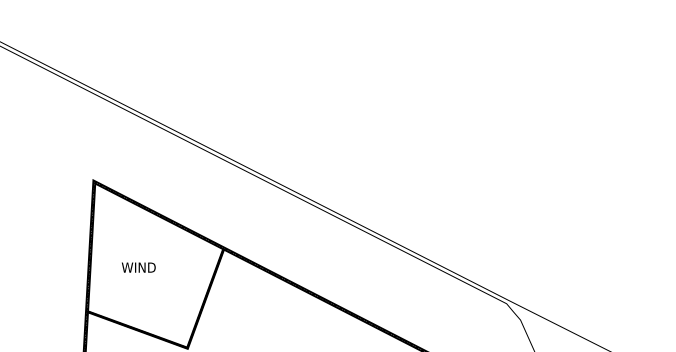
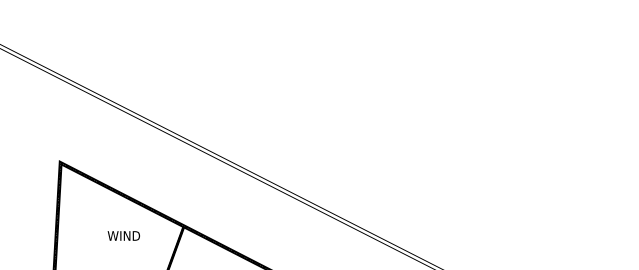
text: (138, 267) -> (123, 235), moved

